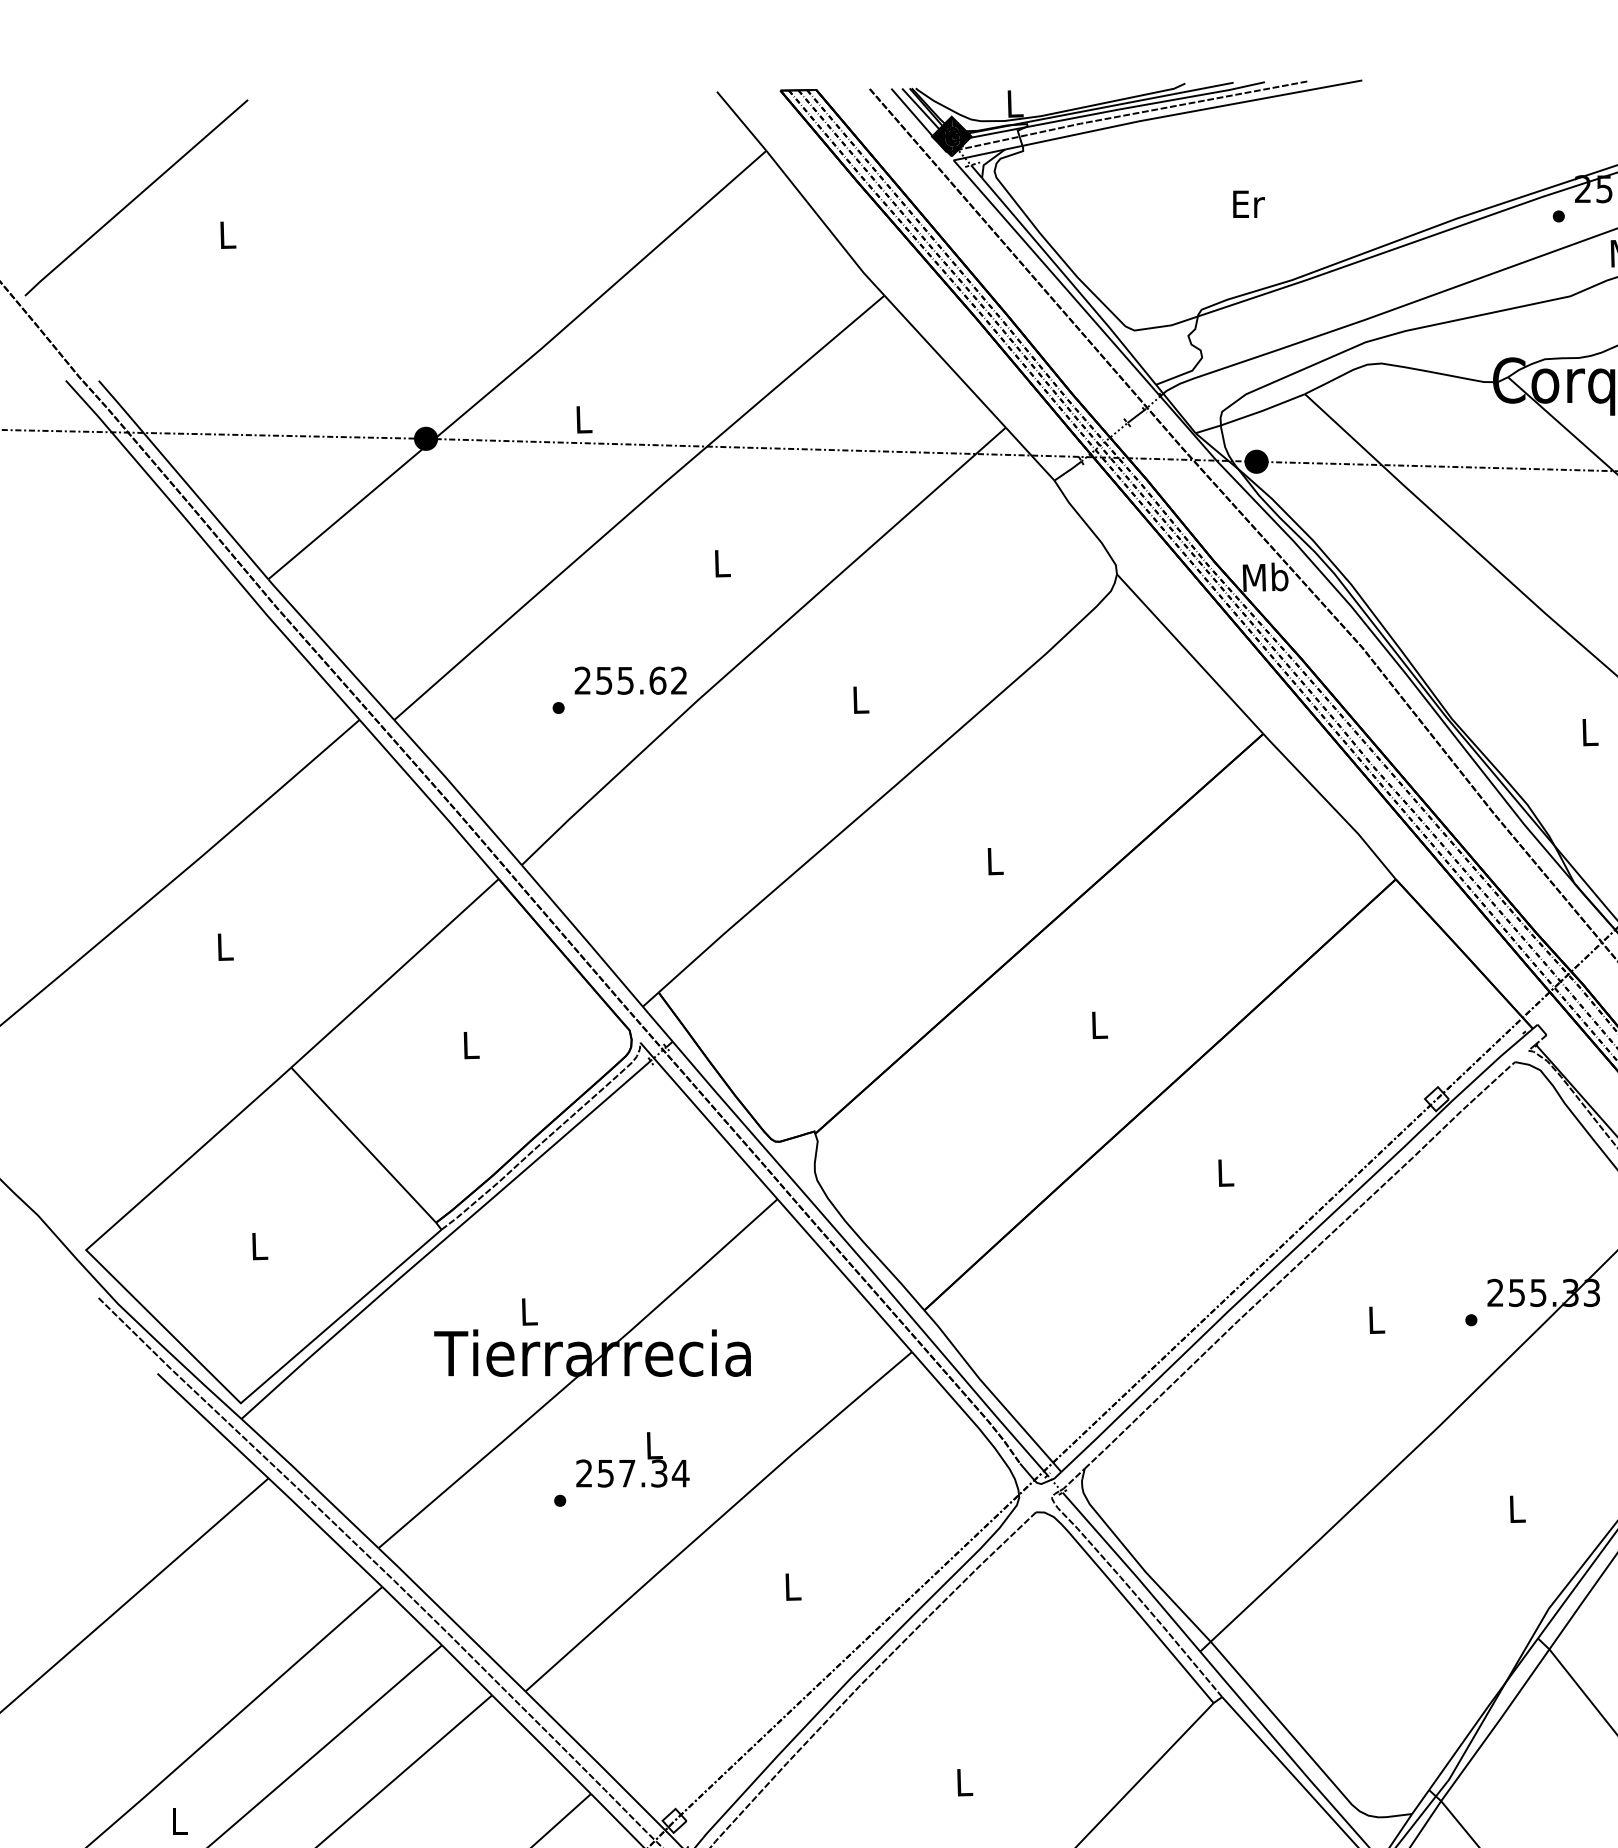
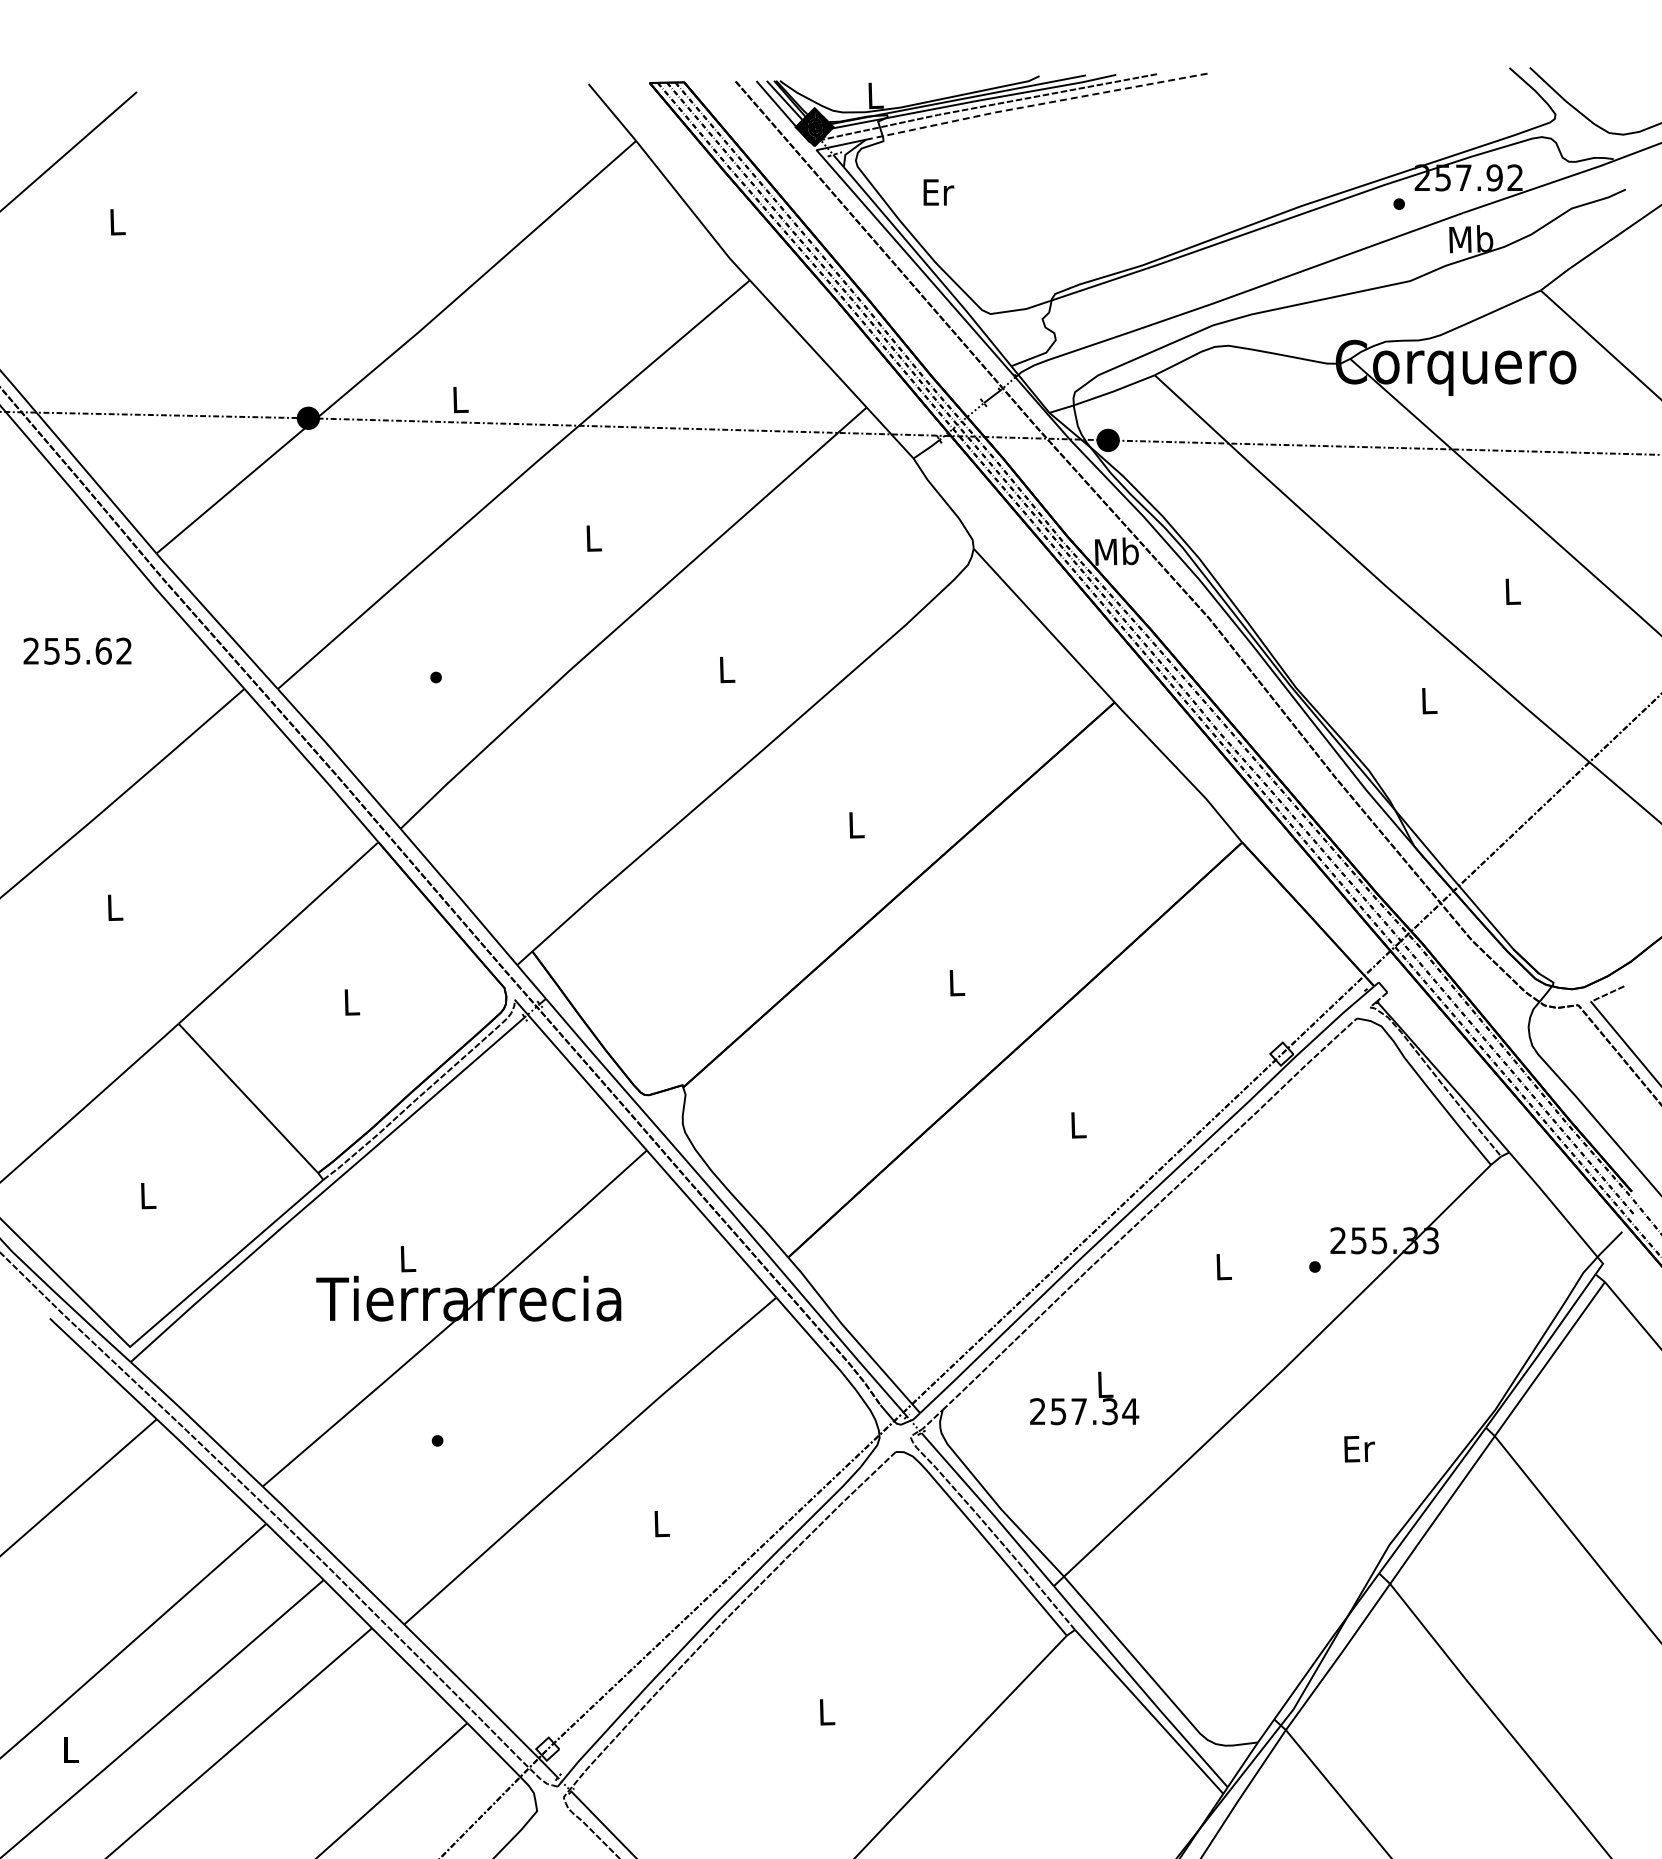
line: (1183, 112) -> (1037, 104), solid -> dashed
text: (1248, 204) -> (938, 192), moved
text: (630, 679) -> (77, 650), moved
text: (632, 1459) -> (1084, 1398), moved
text: (1517, 1509) -> (1359, 1449), L -> Er

